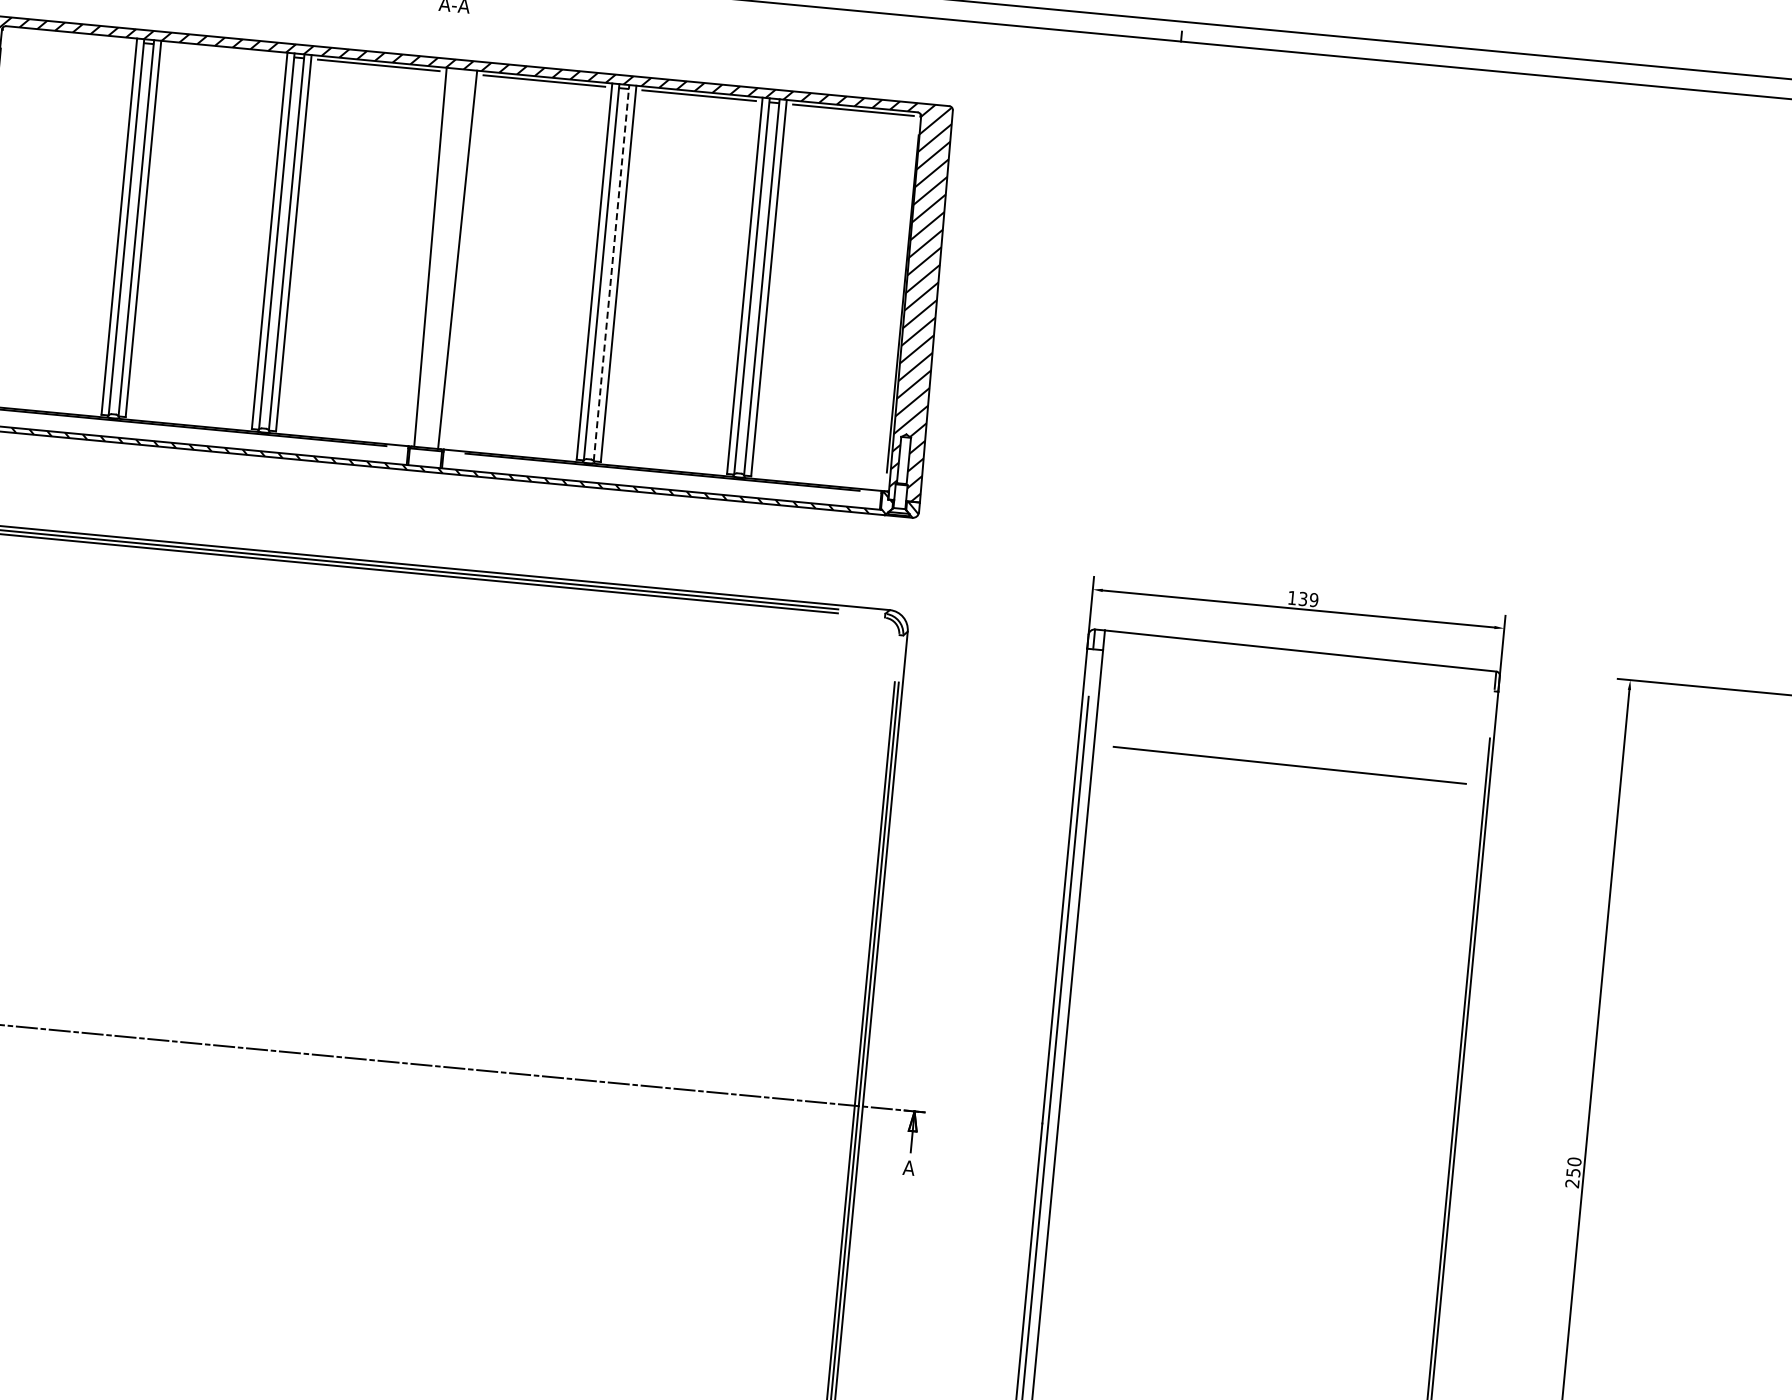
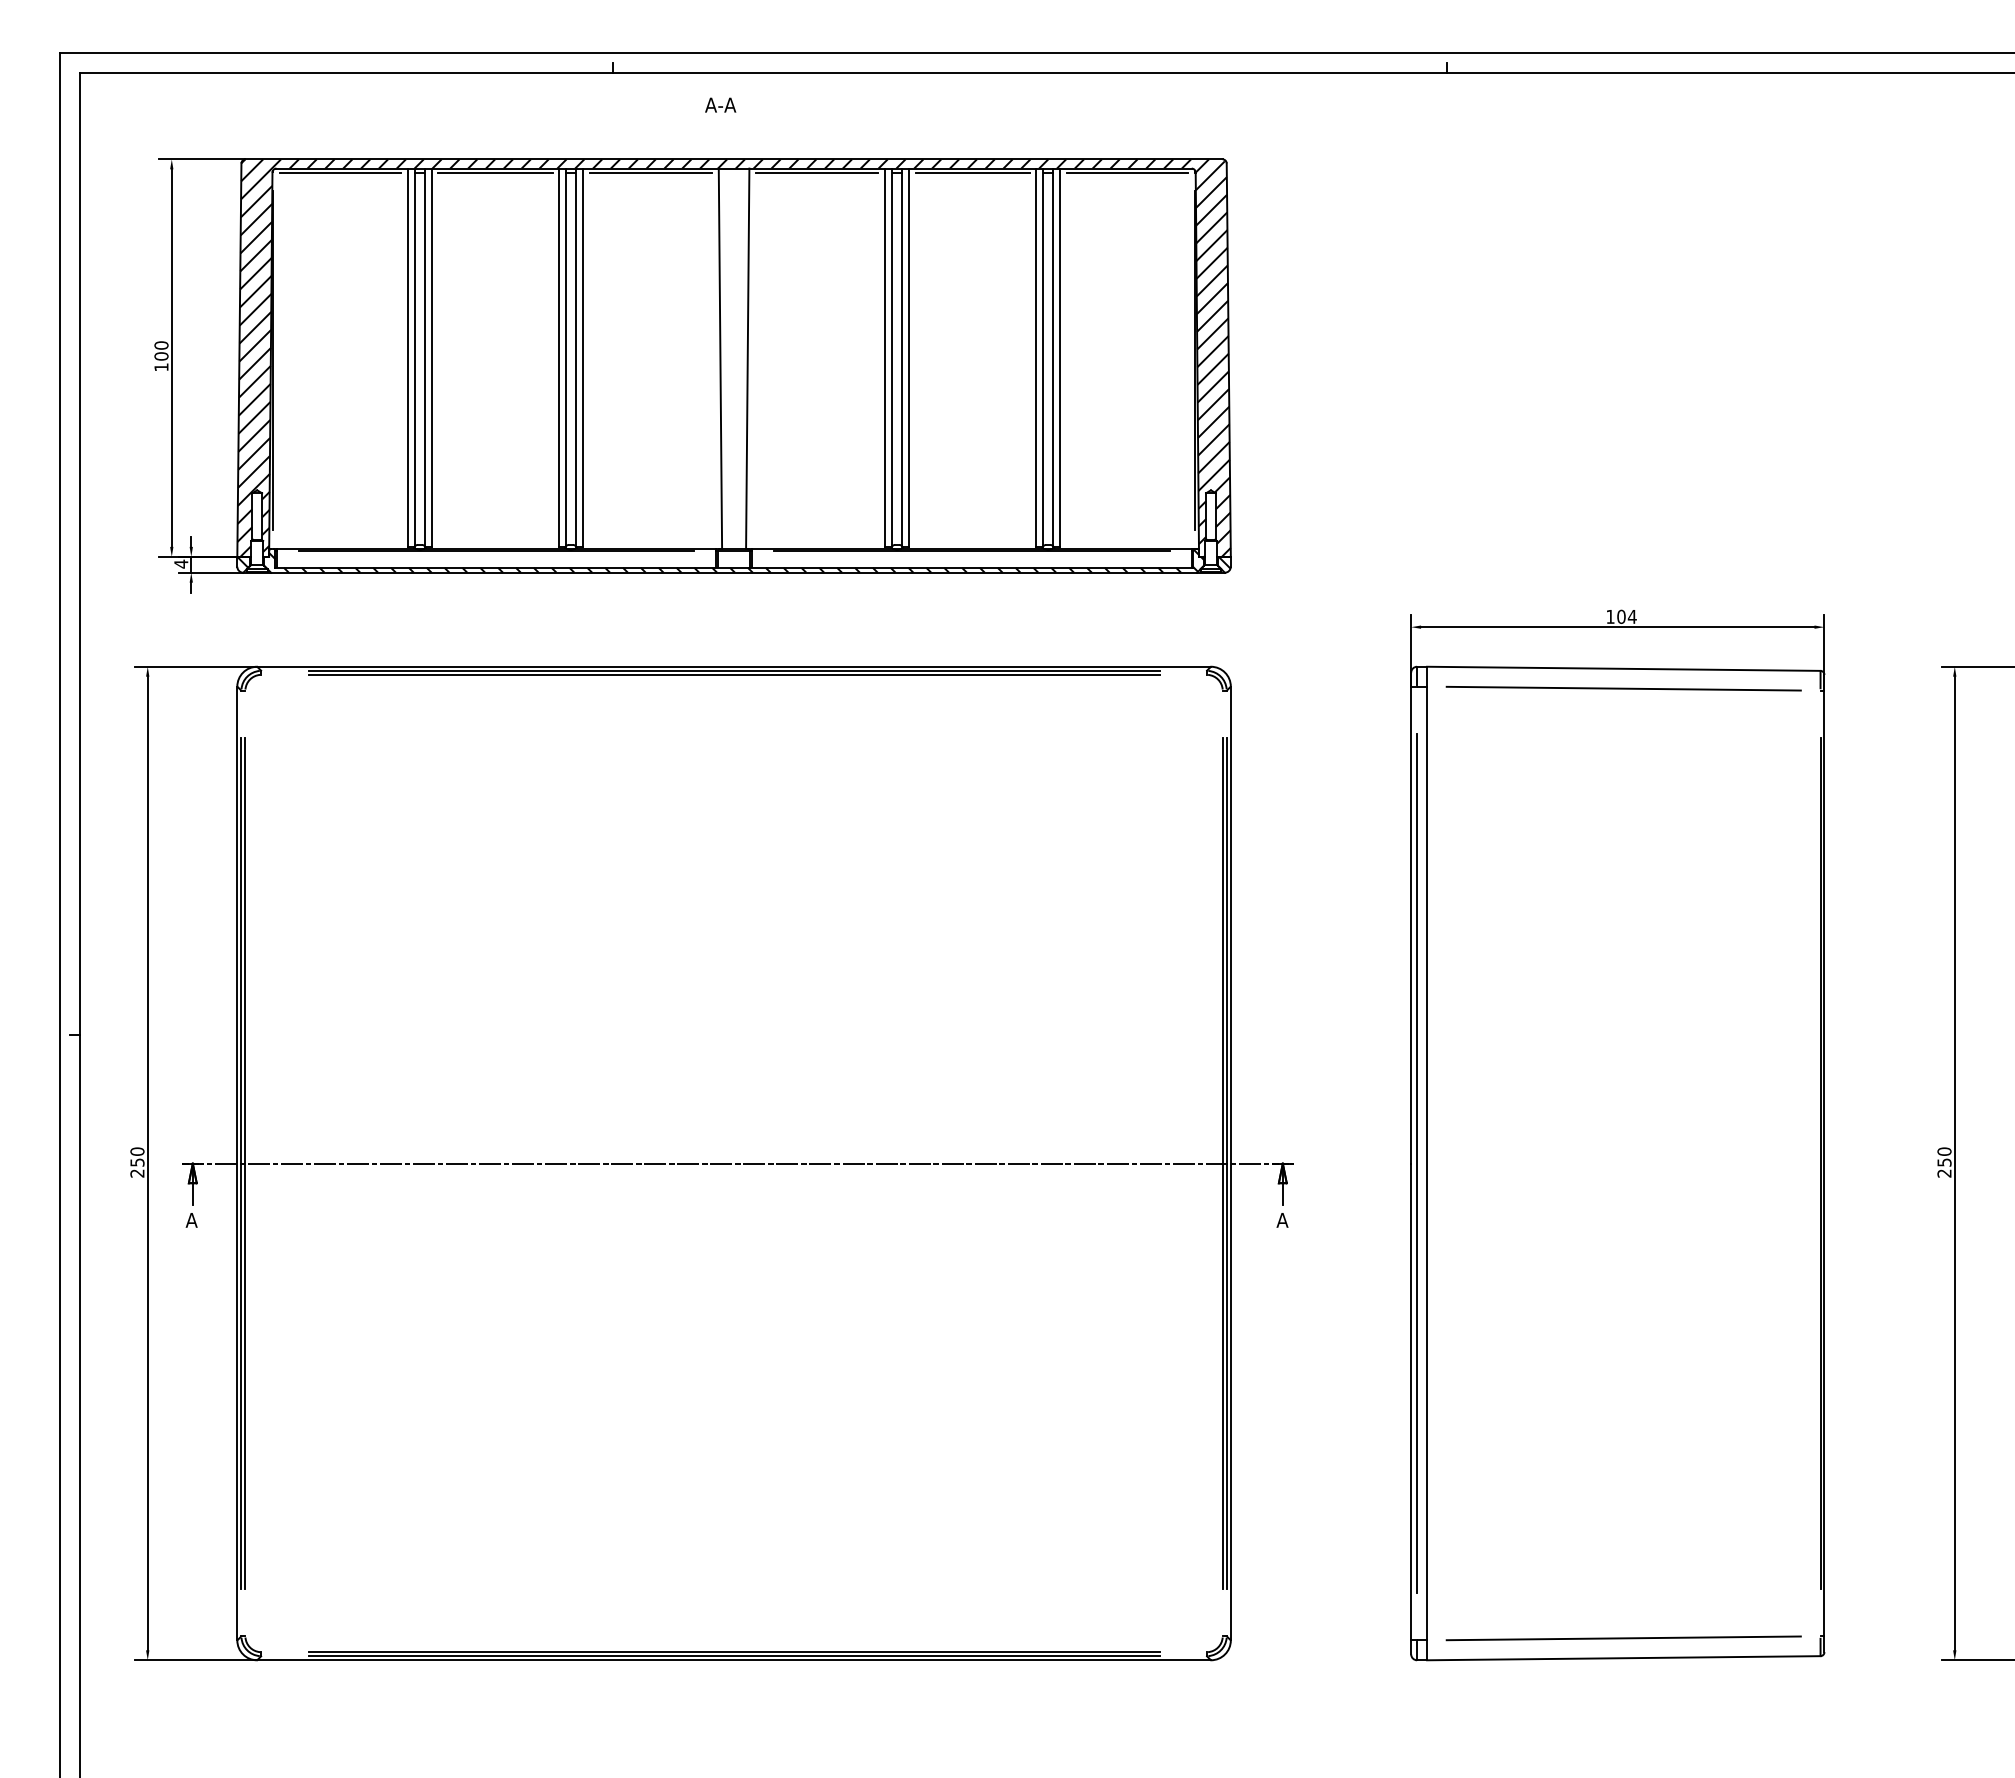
line: (69, 36) -> (340, 172), added
line: (224, 50) -> (495, 172), added
line: (611, 273) -> (902, 357), dashed -> solid
text: (1308, 599) -> (1626, 616), 139 -> 104
line: (1289, 765) -> (1623, 688), moved

